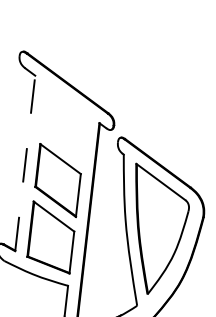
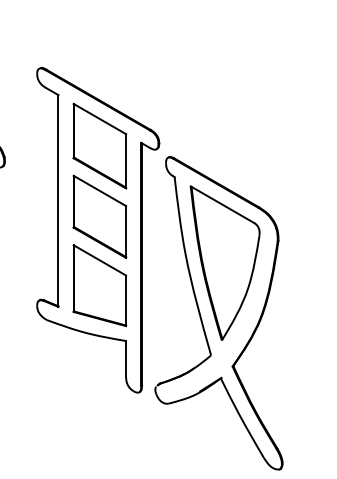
part: (64, 121) -> (99, 145), added
line: (25, 163) -> (58, 201), dashed -> solid

